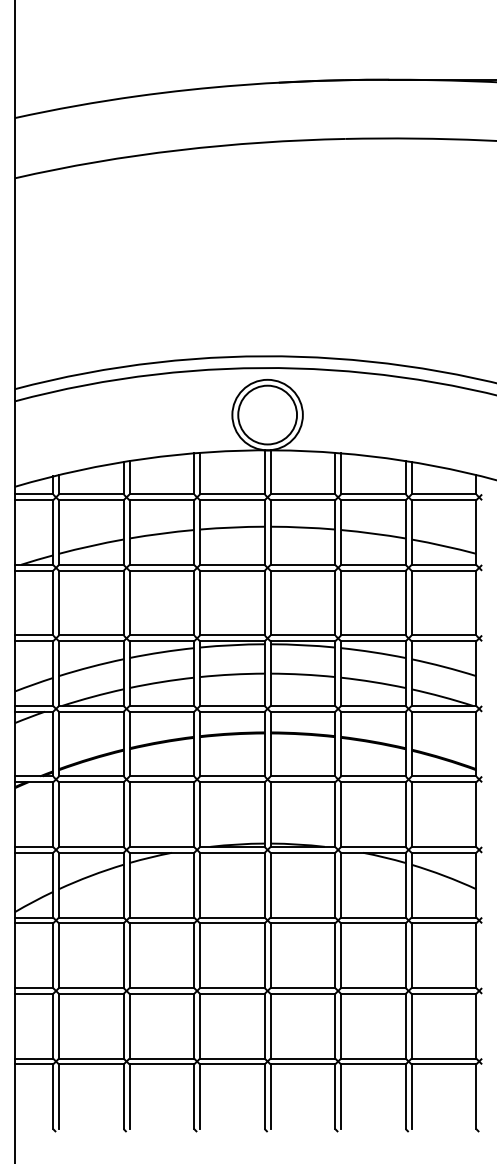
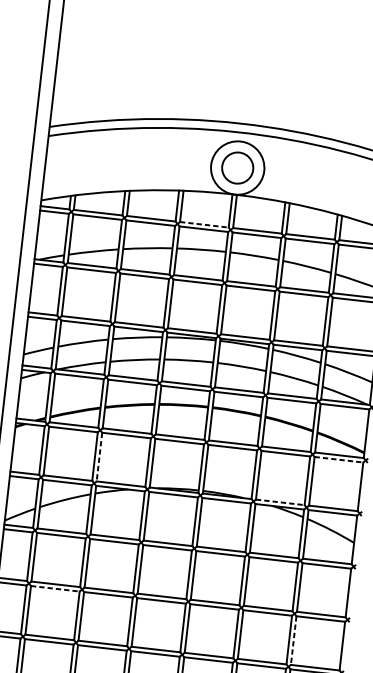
circle: (267, 414) -> (237, 167), size x0.7
line: (232, 494) -> (204, 224), solid -> dashed
line: (444, 782) -> (339, 459), solid -> dashed
line: (129, 815) -> (99, 457), solid -> dashed
line: (373, 847) -> (280, 502), solid -> dashed
line: (91, 993) -> (55, 588), solid -> dashed
line: (411, 1026) -> (293, 640), solid -> dashed

